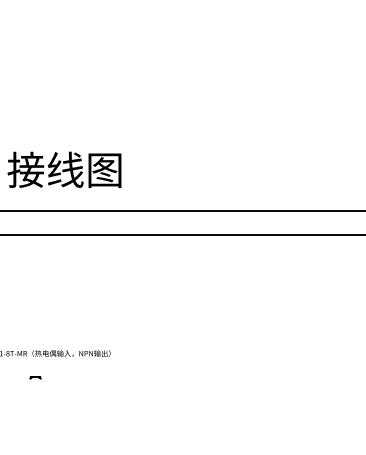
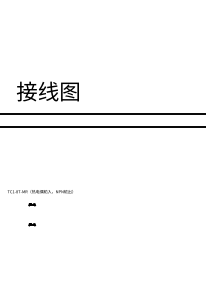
part: (34, 413) -> (31, 224), added

